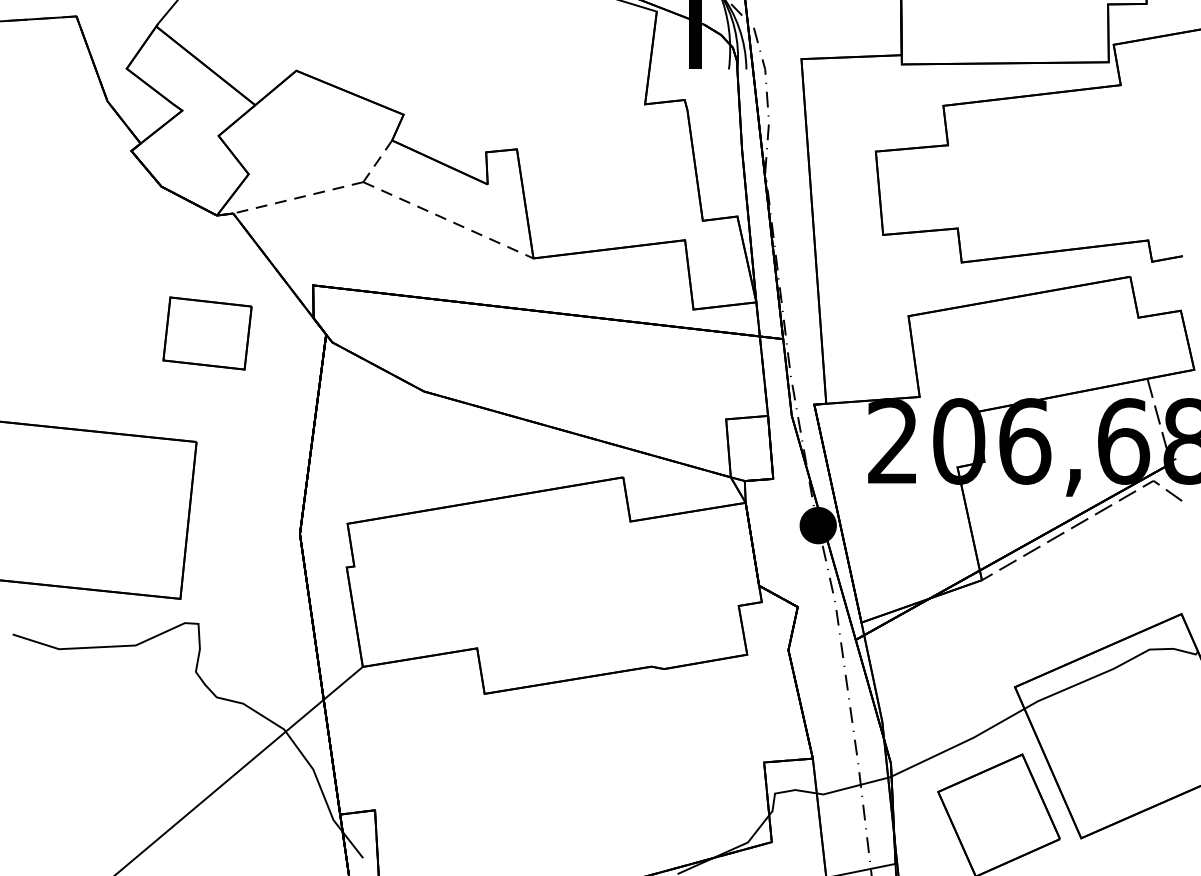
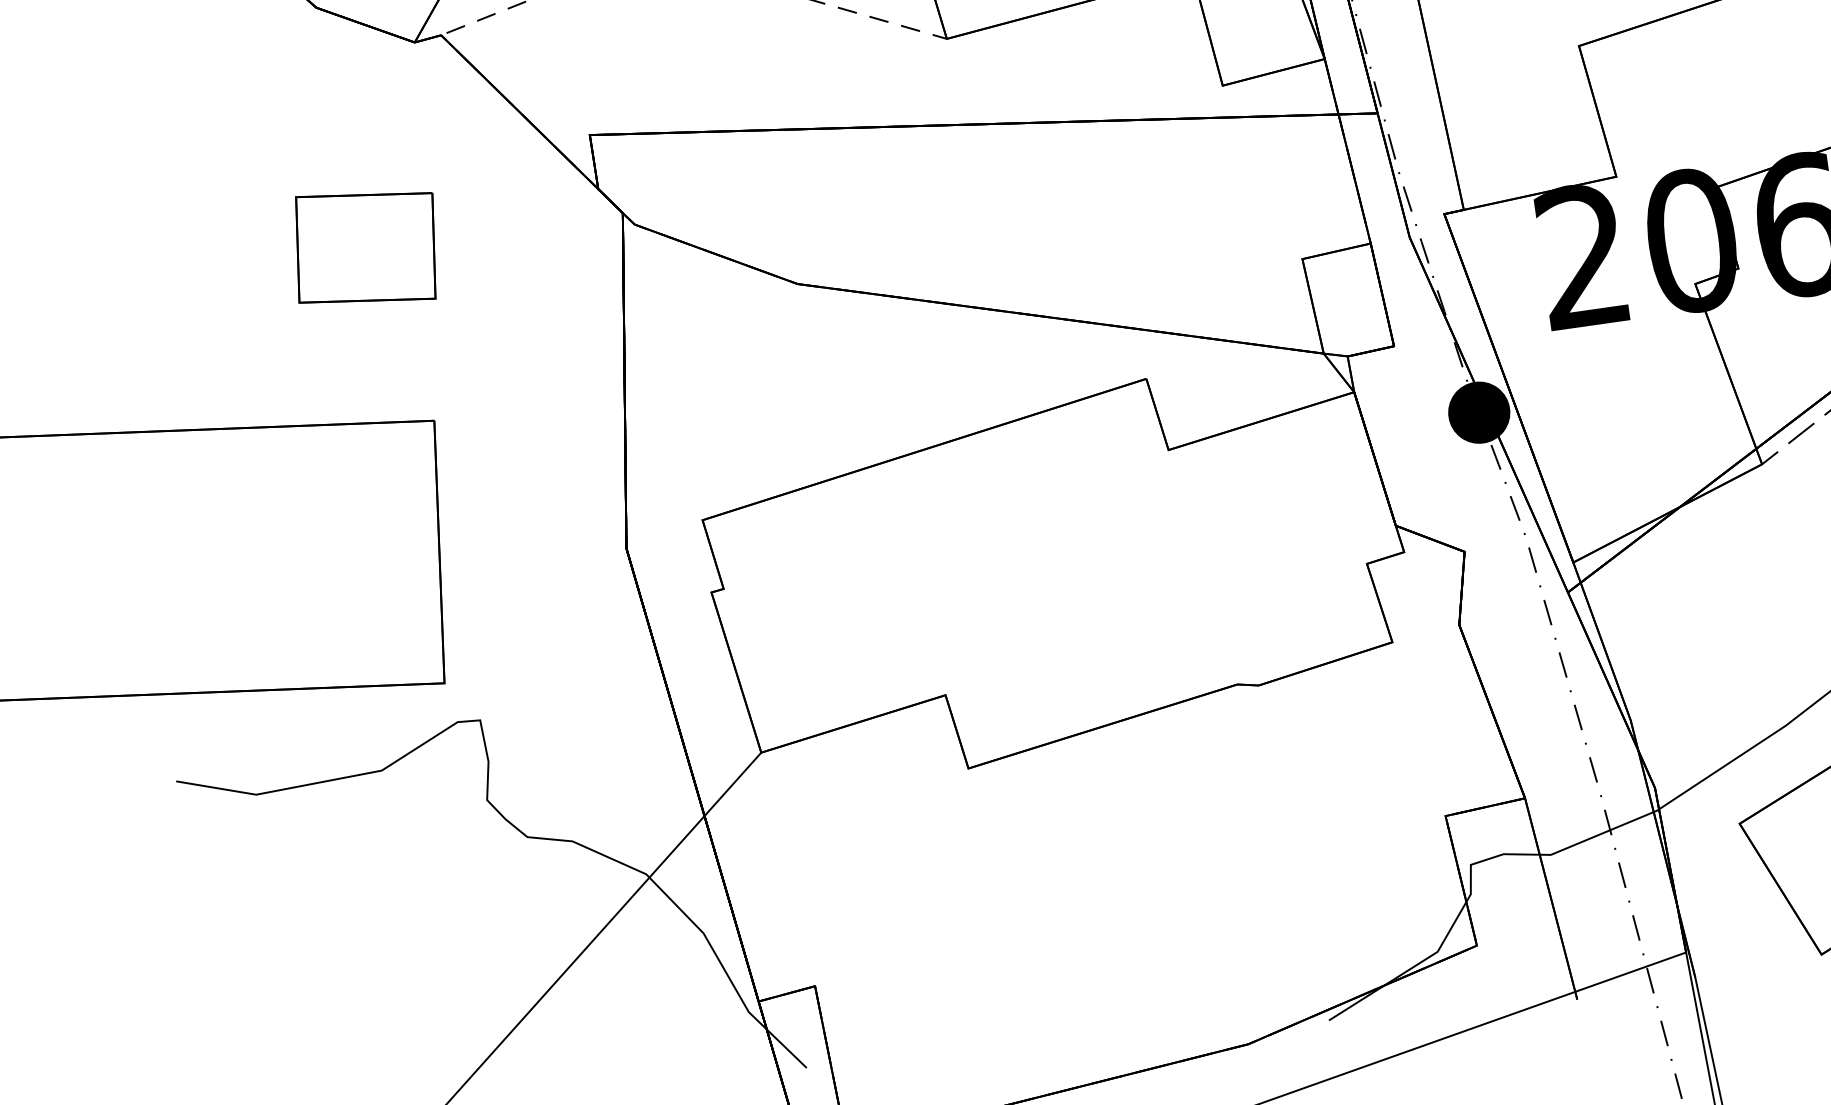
part: (207, 333) -> (365, 247), moved

